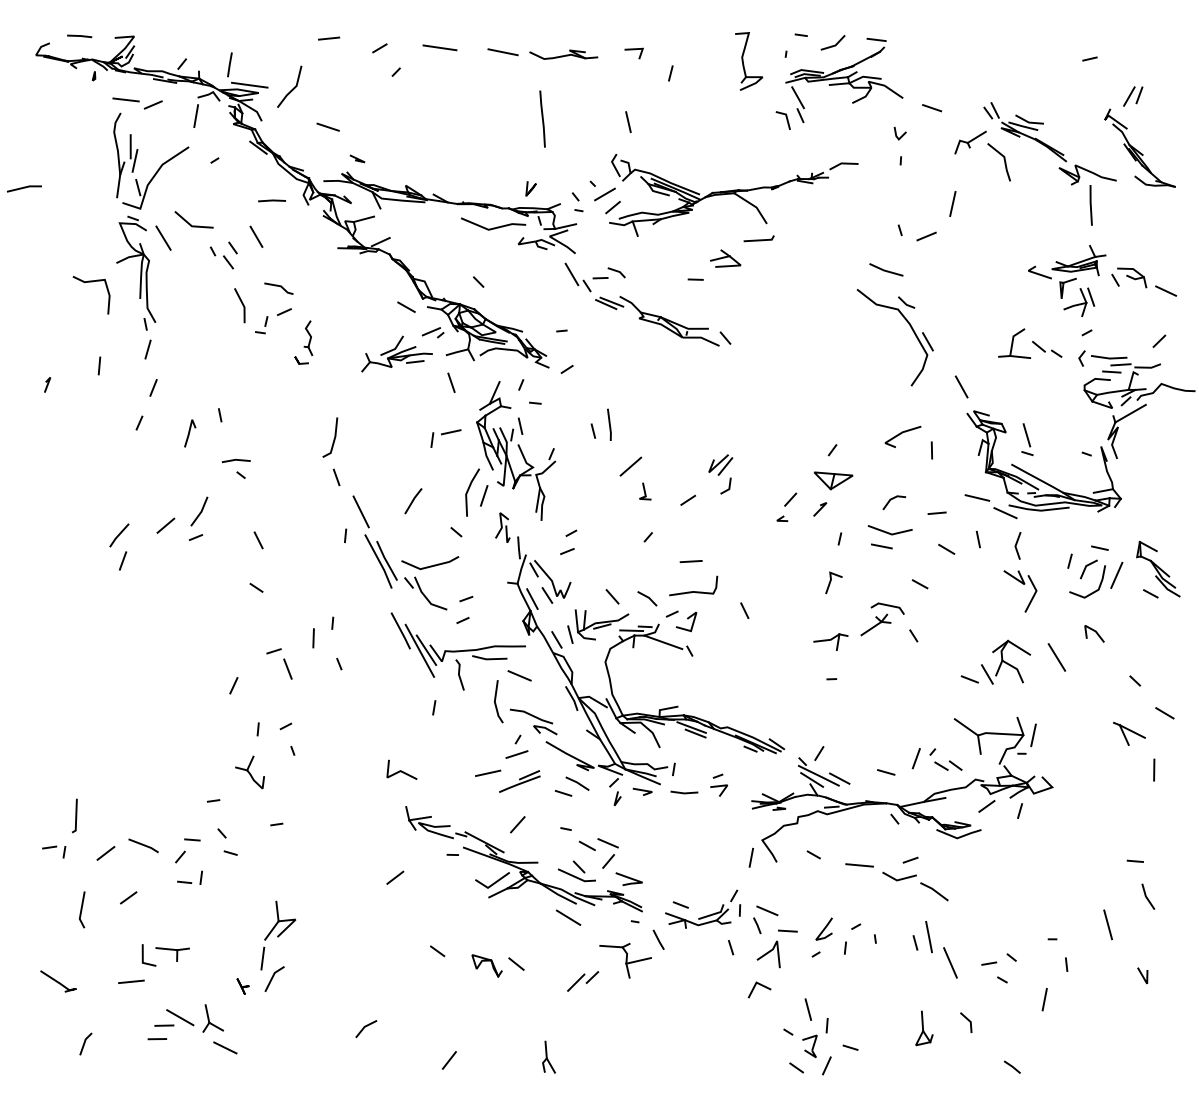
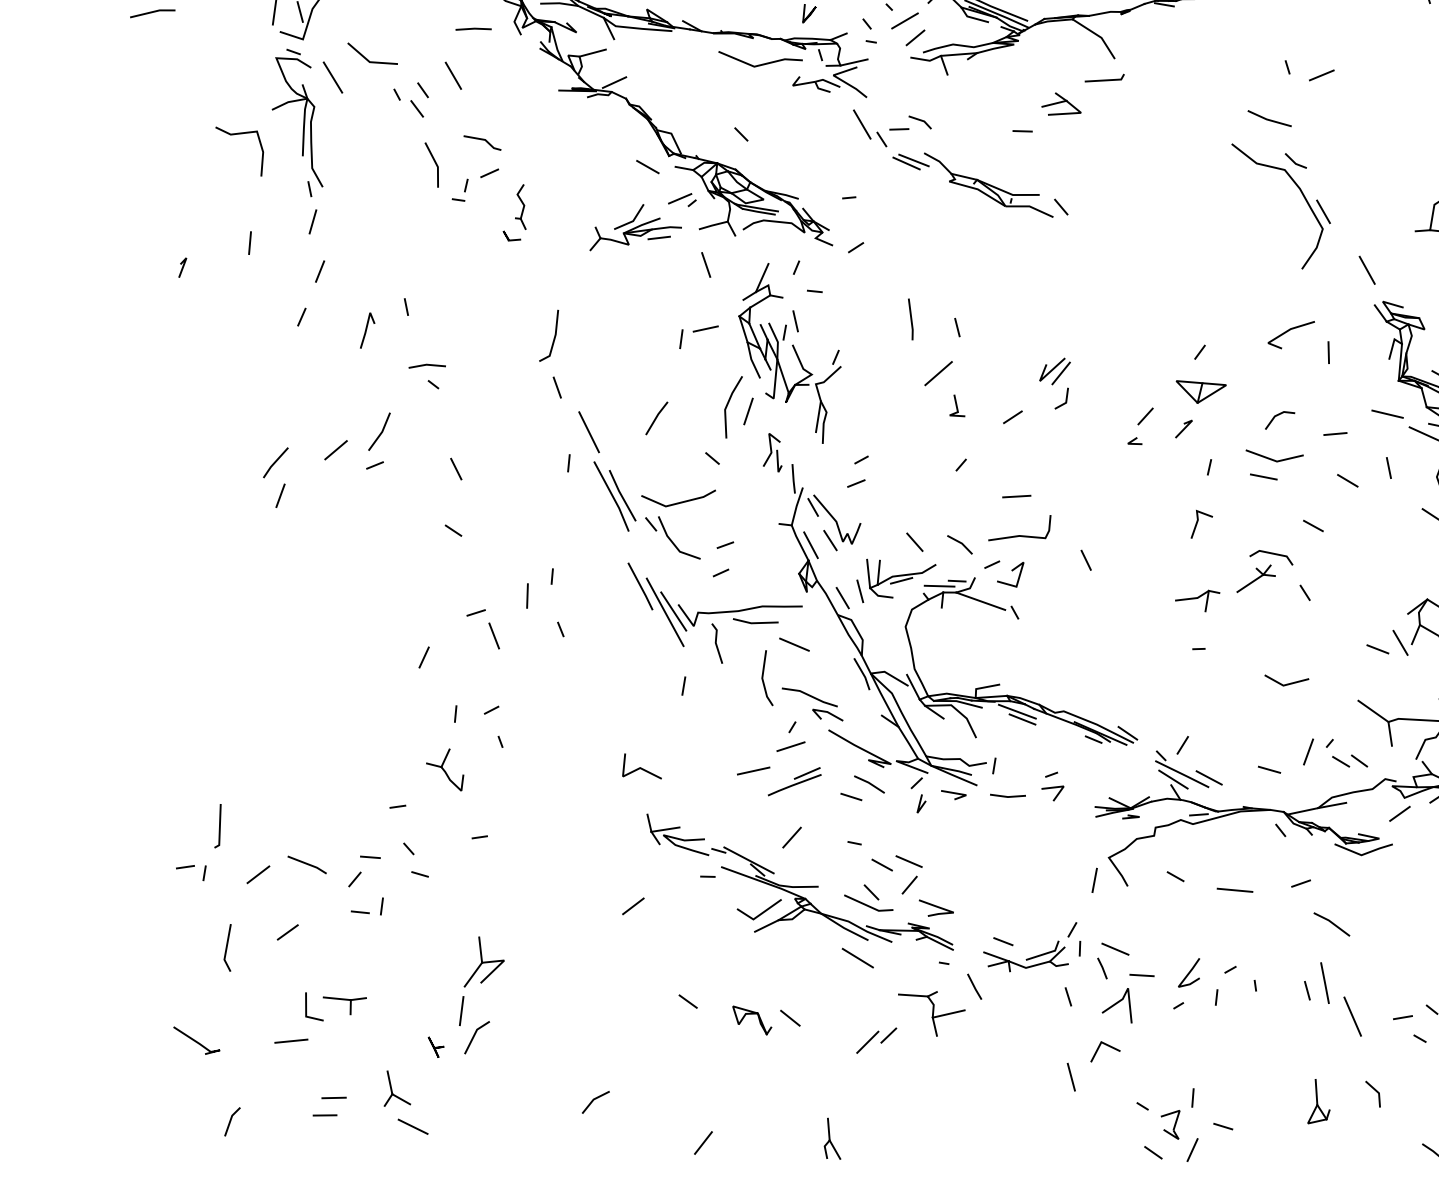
line: (952, 203) -> (1355, 32), removed
line: (592, 430) -> (956, 326), moved
line: (899, 878) -> (1286, 683), moved
line: (808, 1009) -> (1071, 1077), moved
line: (180, 1017) -> (354, 1087), removed

